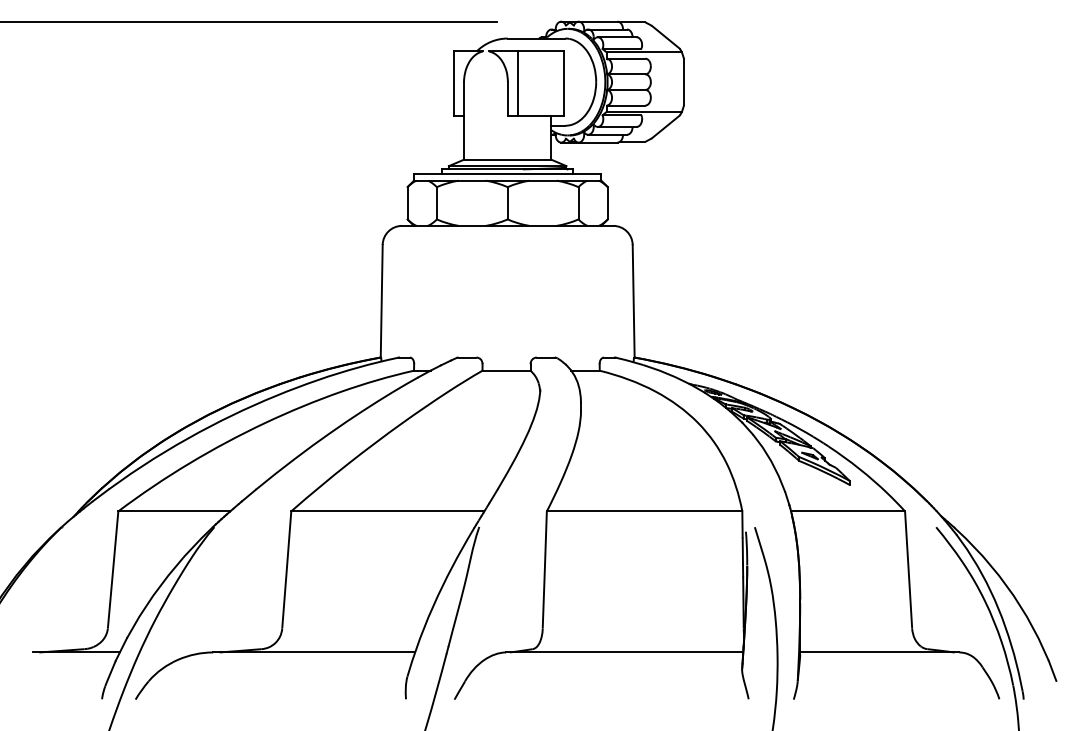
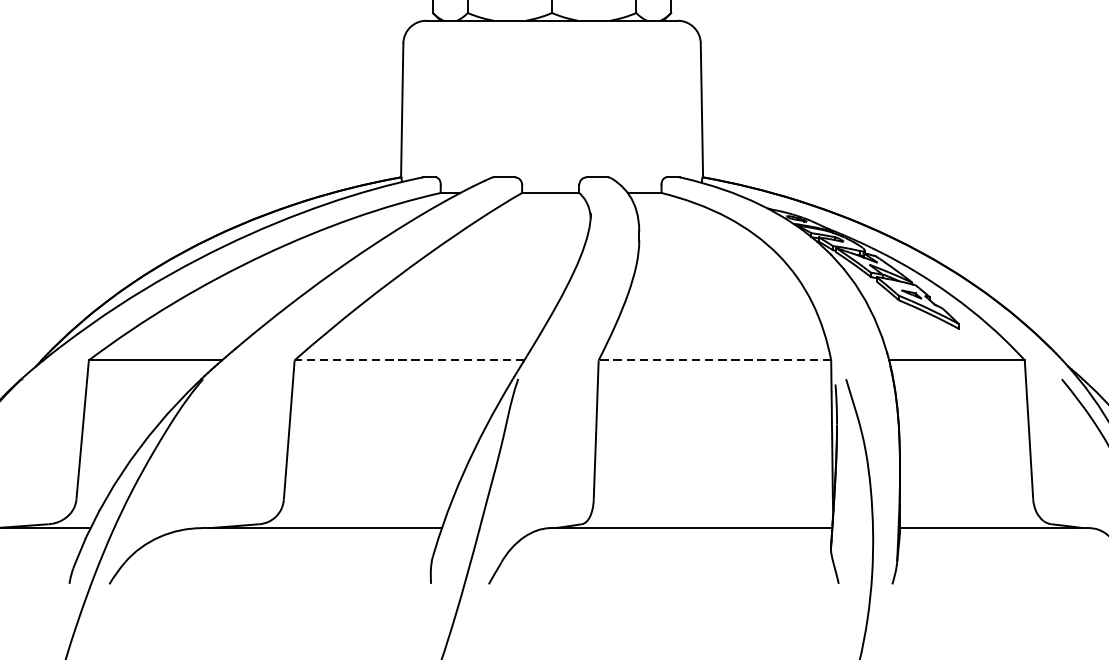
line: (387, 511) -> (409, 360), solid -> dashed
line: (644, 511) -> (714, 360), solid -> dashed

